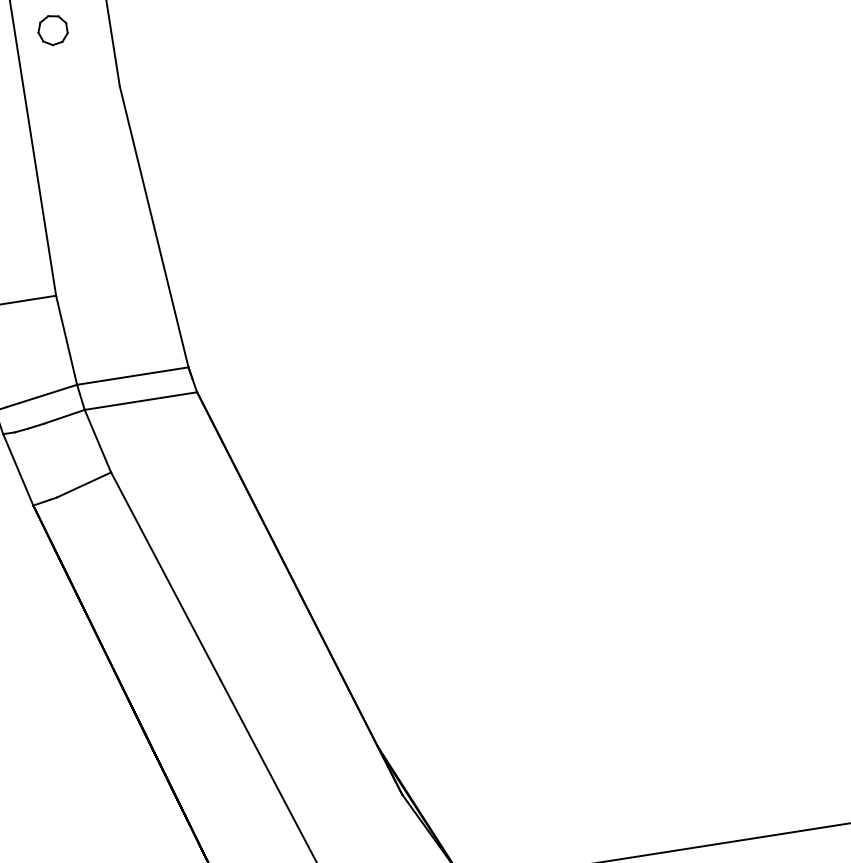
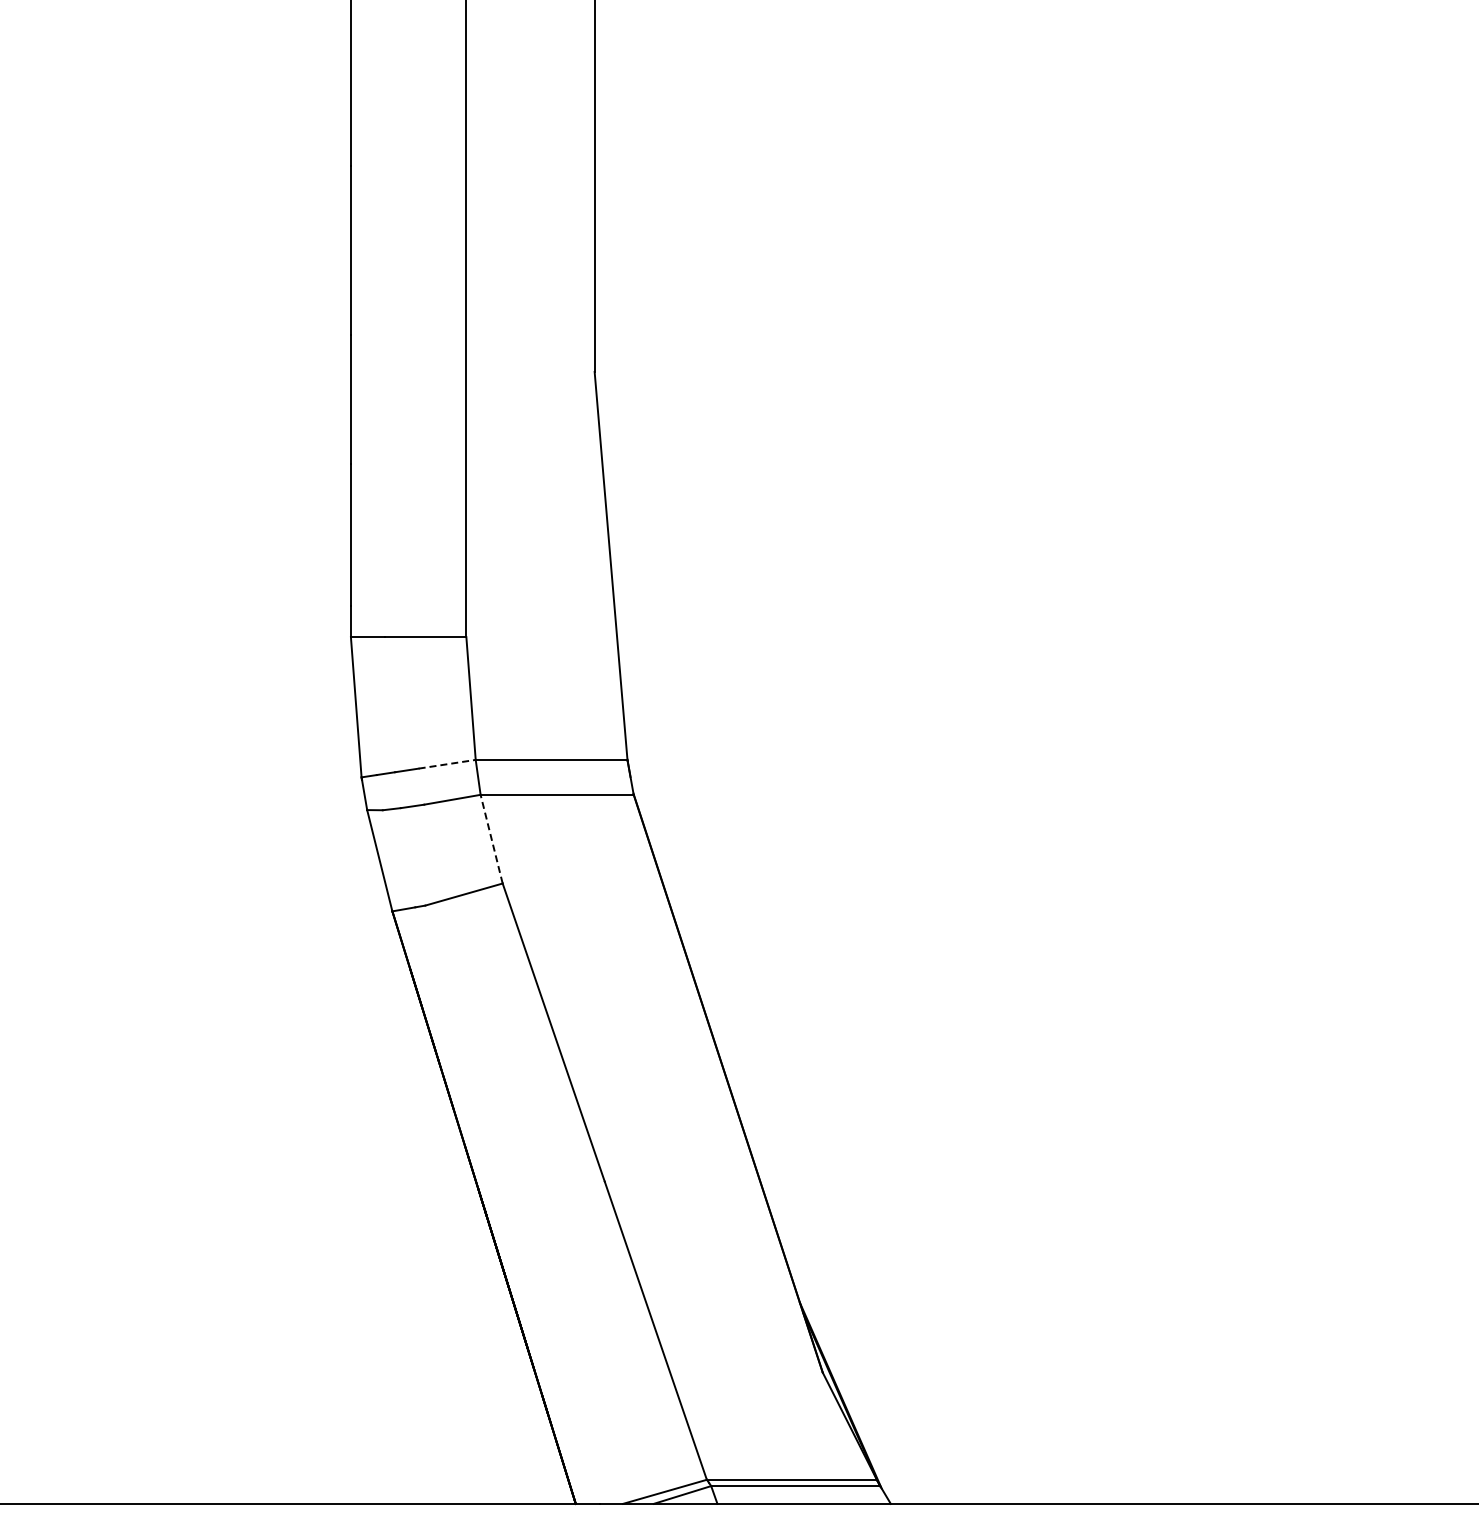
part: (52, 30) -> (516, 283), removed
line: (56, 391) -> (447, 764), solid -> dashed
line: (97, 441) -> (491, 839), solid -> dashed

